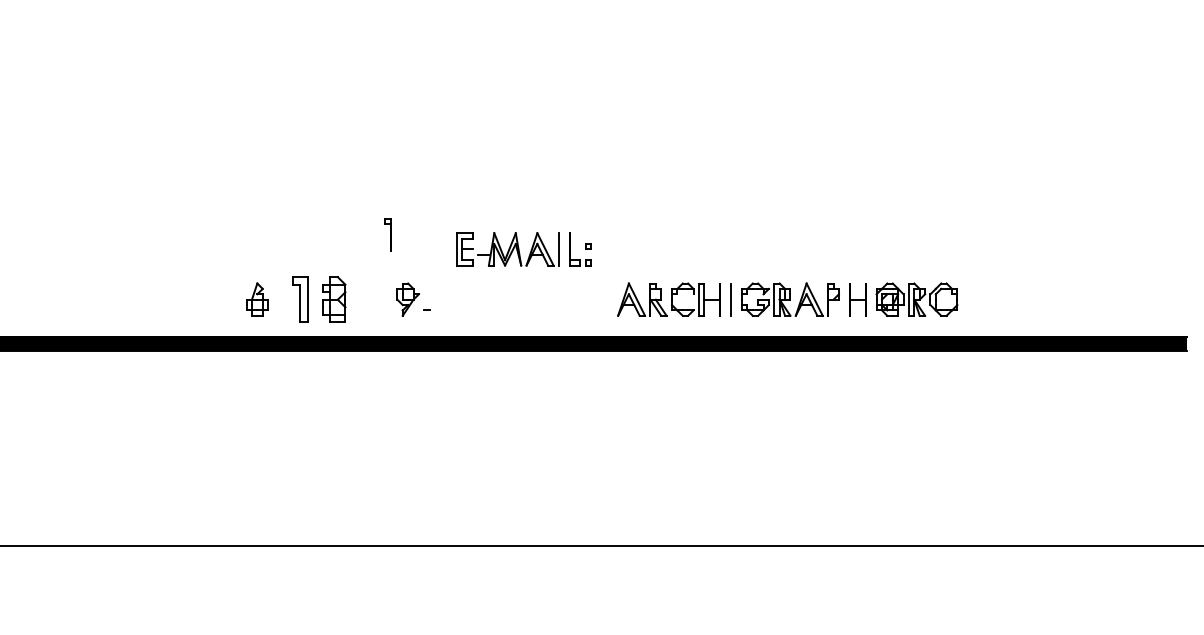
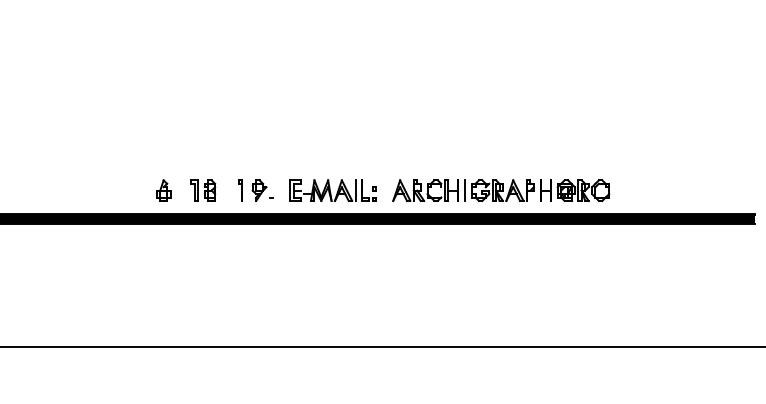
part: (387, 235) -> (240, 190), moved
part: (522, 249) -> (332, 190), moved
part: (319, 299) -> (203, 190), size x0.71

